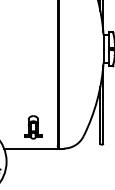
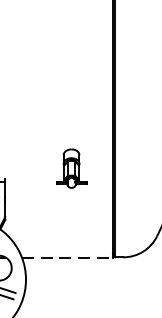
part: (33, 127) -> (71, 168), moved
line: (30, 148) -> (66, 257), solid -> dashed

